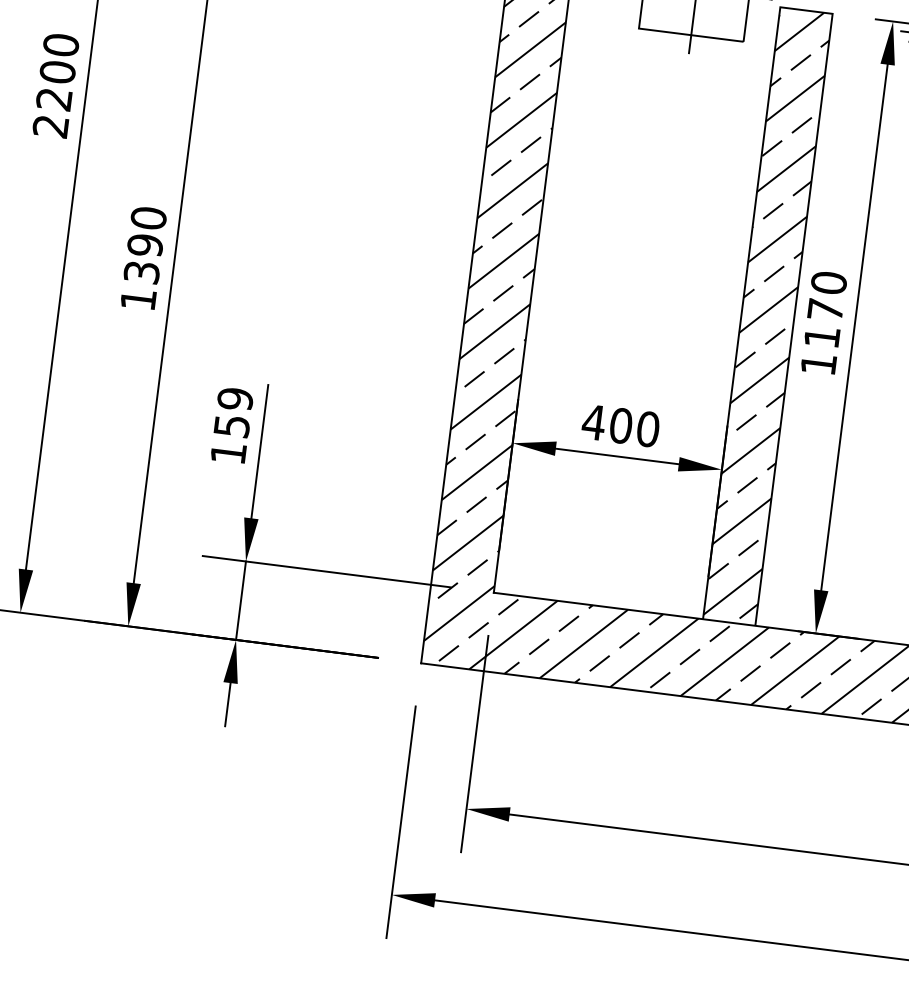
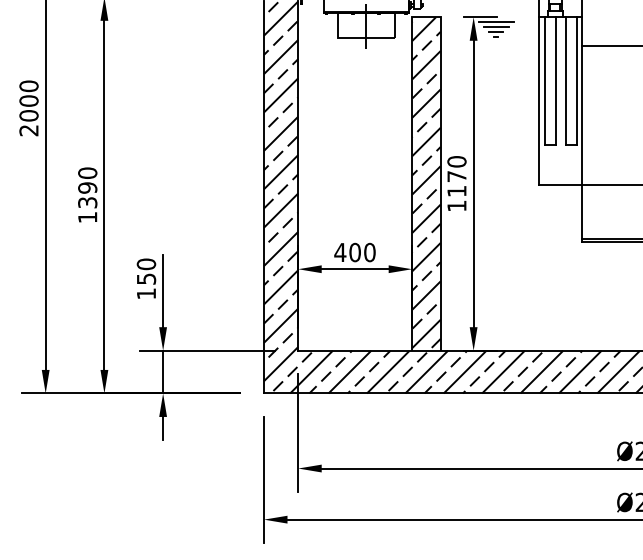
text: (53, 98) -> (28, 115), 2200 -> 2000
text: (235, 399) -> (146, 264), 159 -> 150

